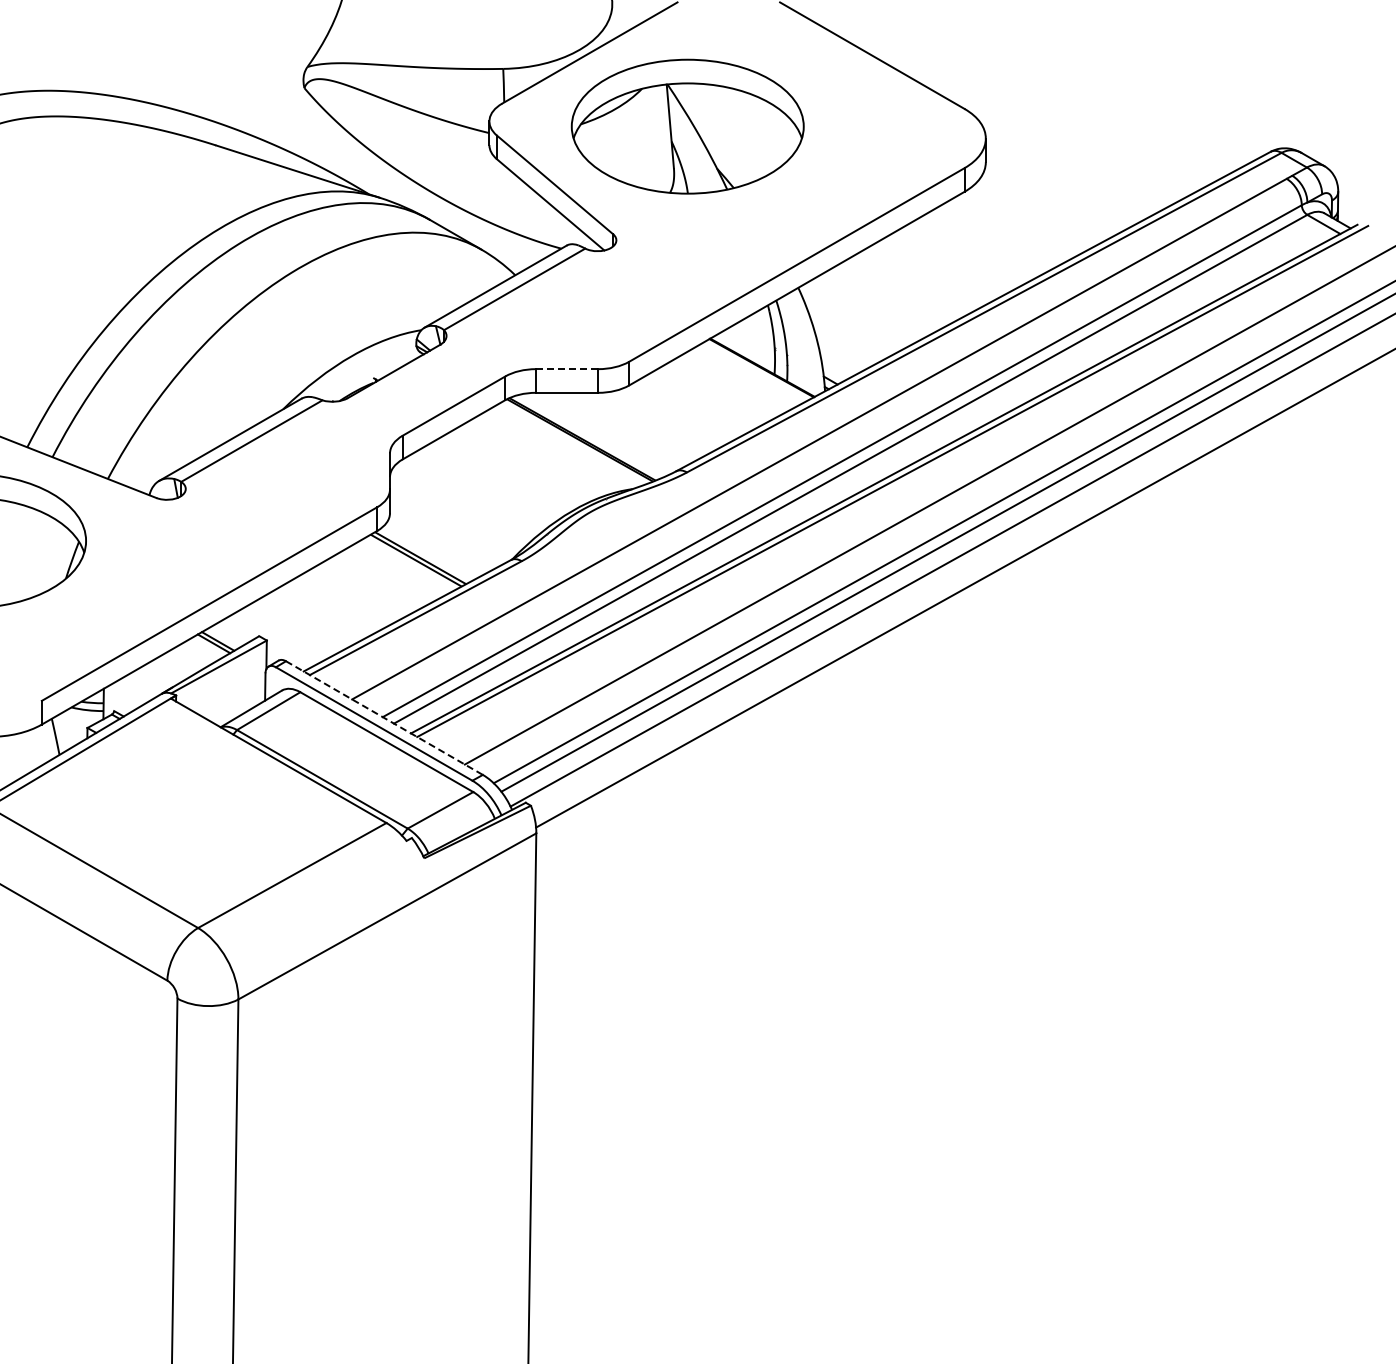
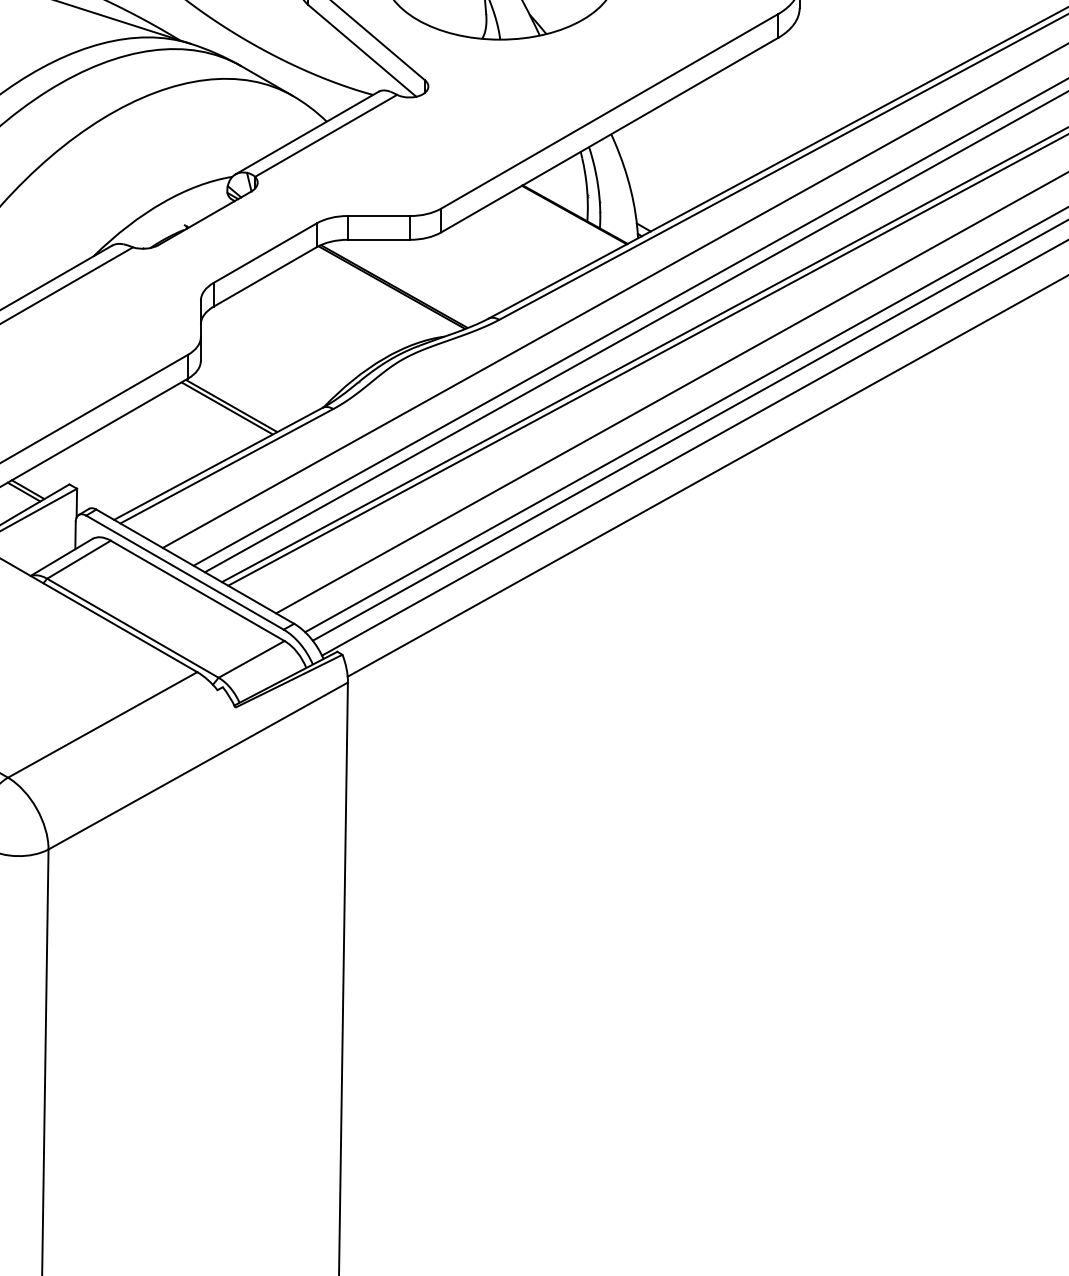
line: (566, 369) -> (378, 216), dashed -> solid
line: (384, 718) -> (195, 567), dashed -> solid

